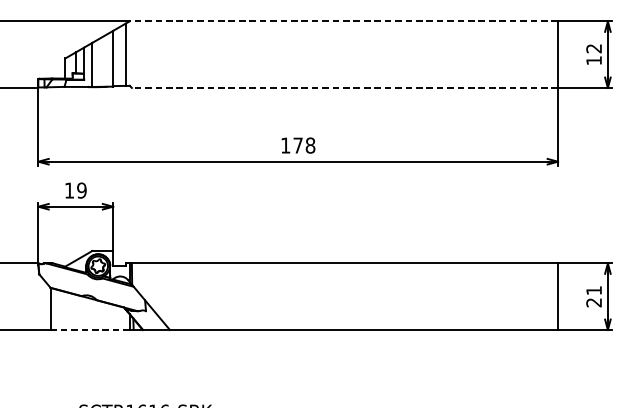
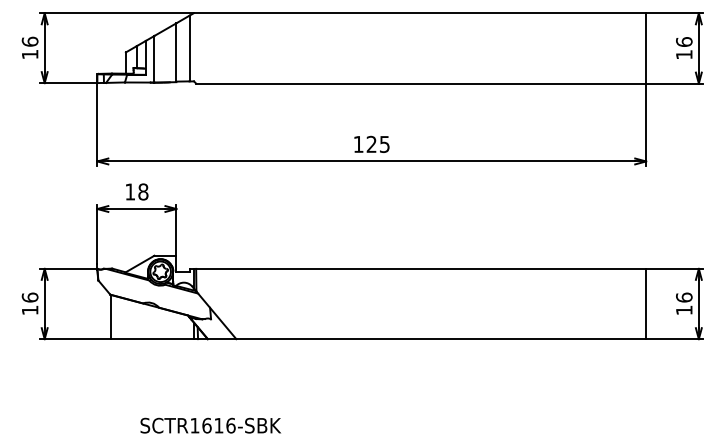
line: (343, 21) -> (419, 13), dashed -> solid
text: (594, 48) -> (684, 41), 12 -> 16
line: (344, 87) -> (420, 83), dashed -> solid
text: (303, 144) -> (377, 143), 178 -> 125
text: (82, 190) -> (143, 191), 19 -> 18
text: (594, 296) -> (684, 303), 21 -> 16
line: (90, 330) -> (152, 339), dashed -> solid

